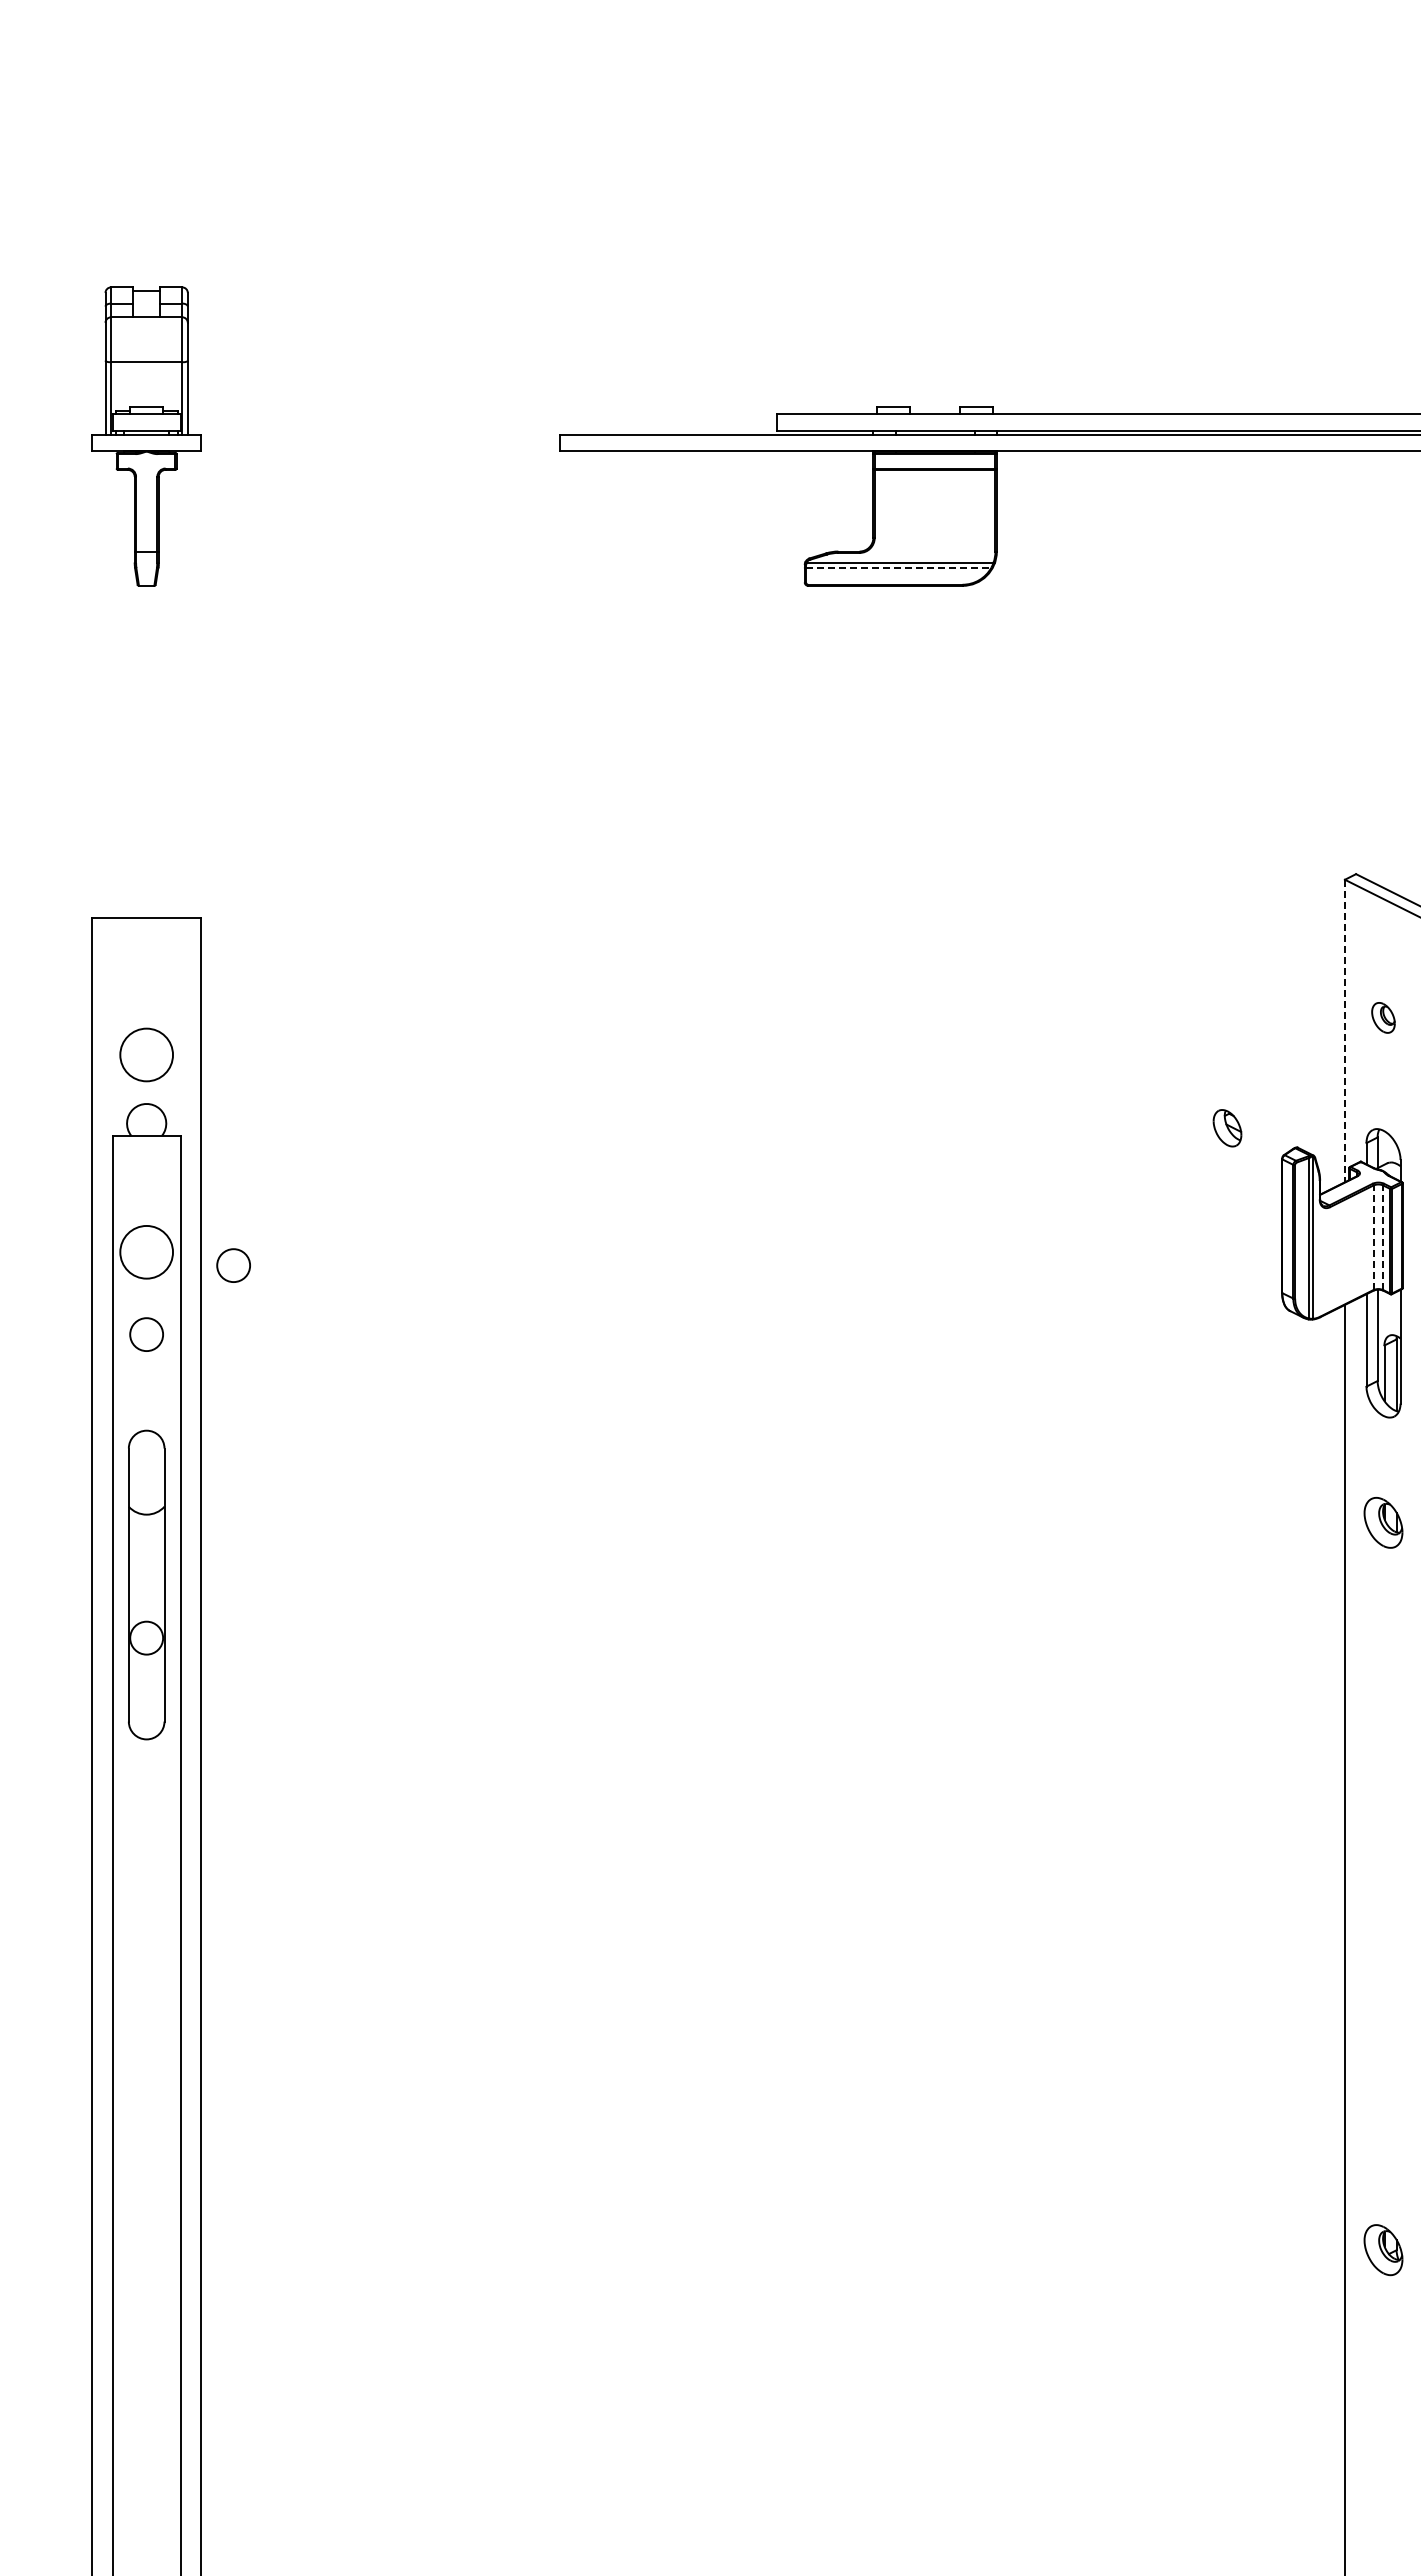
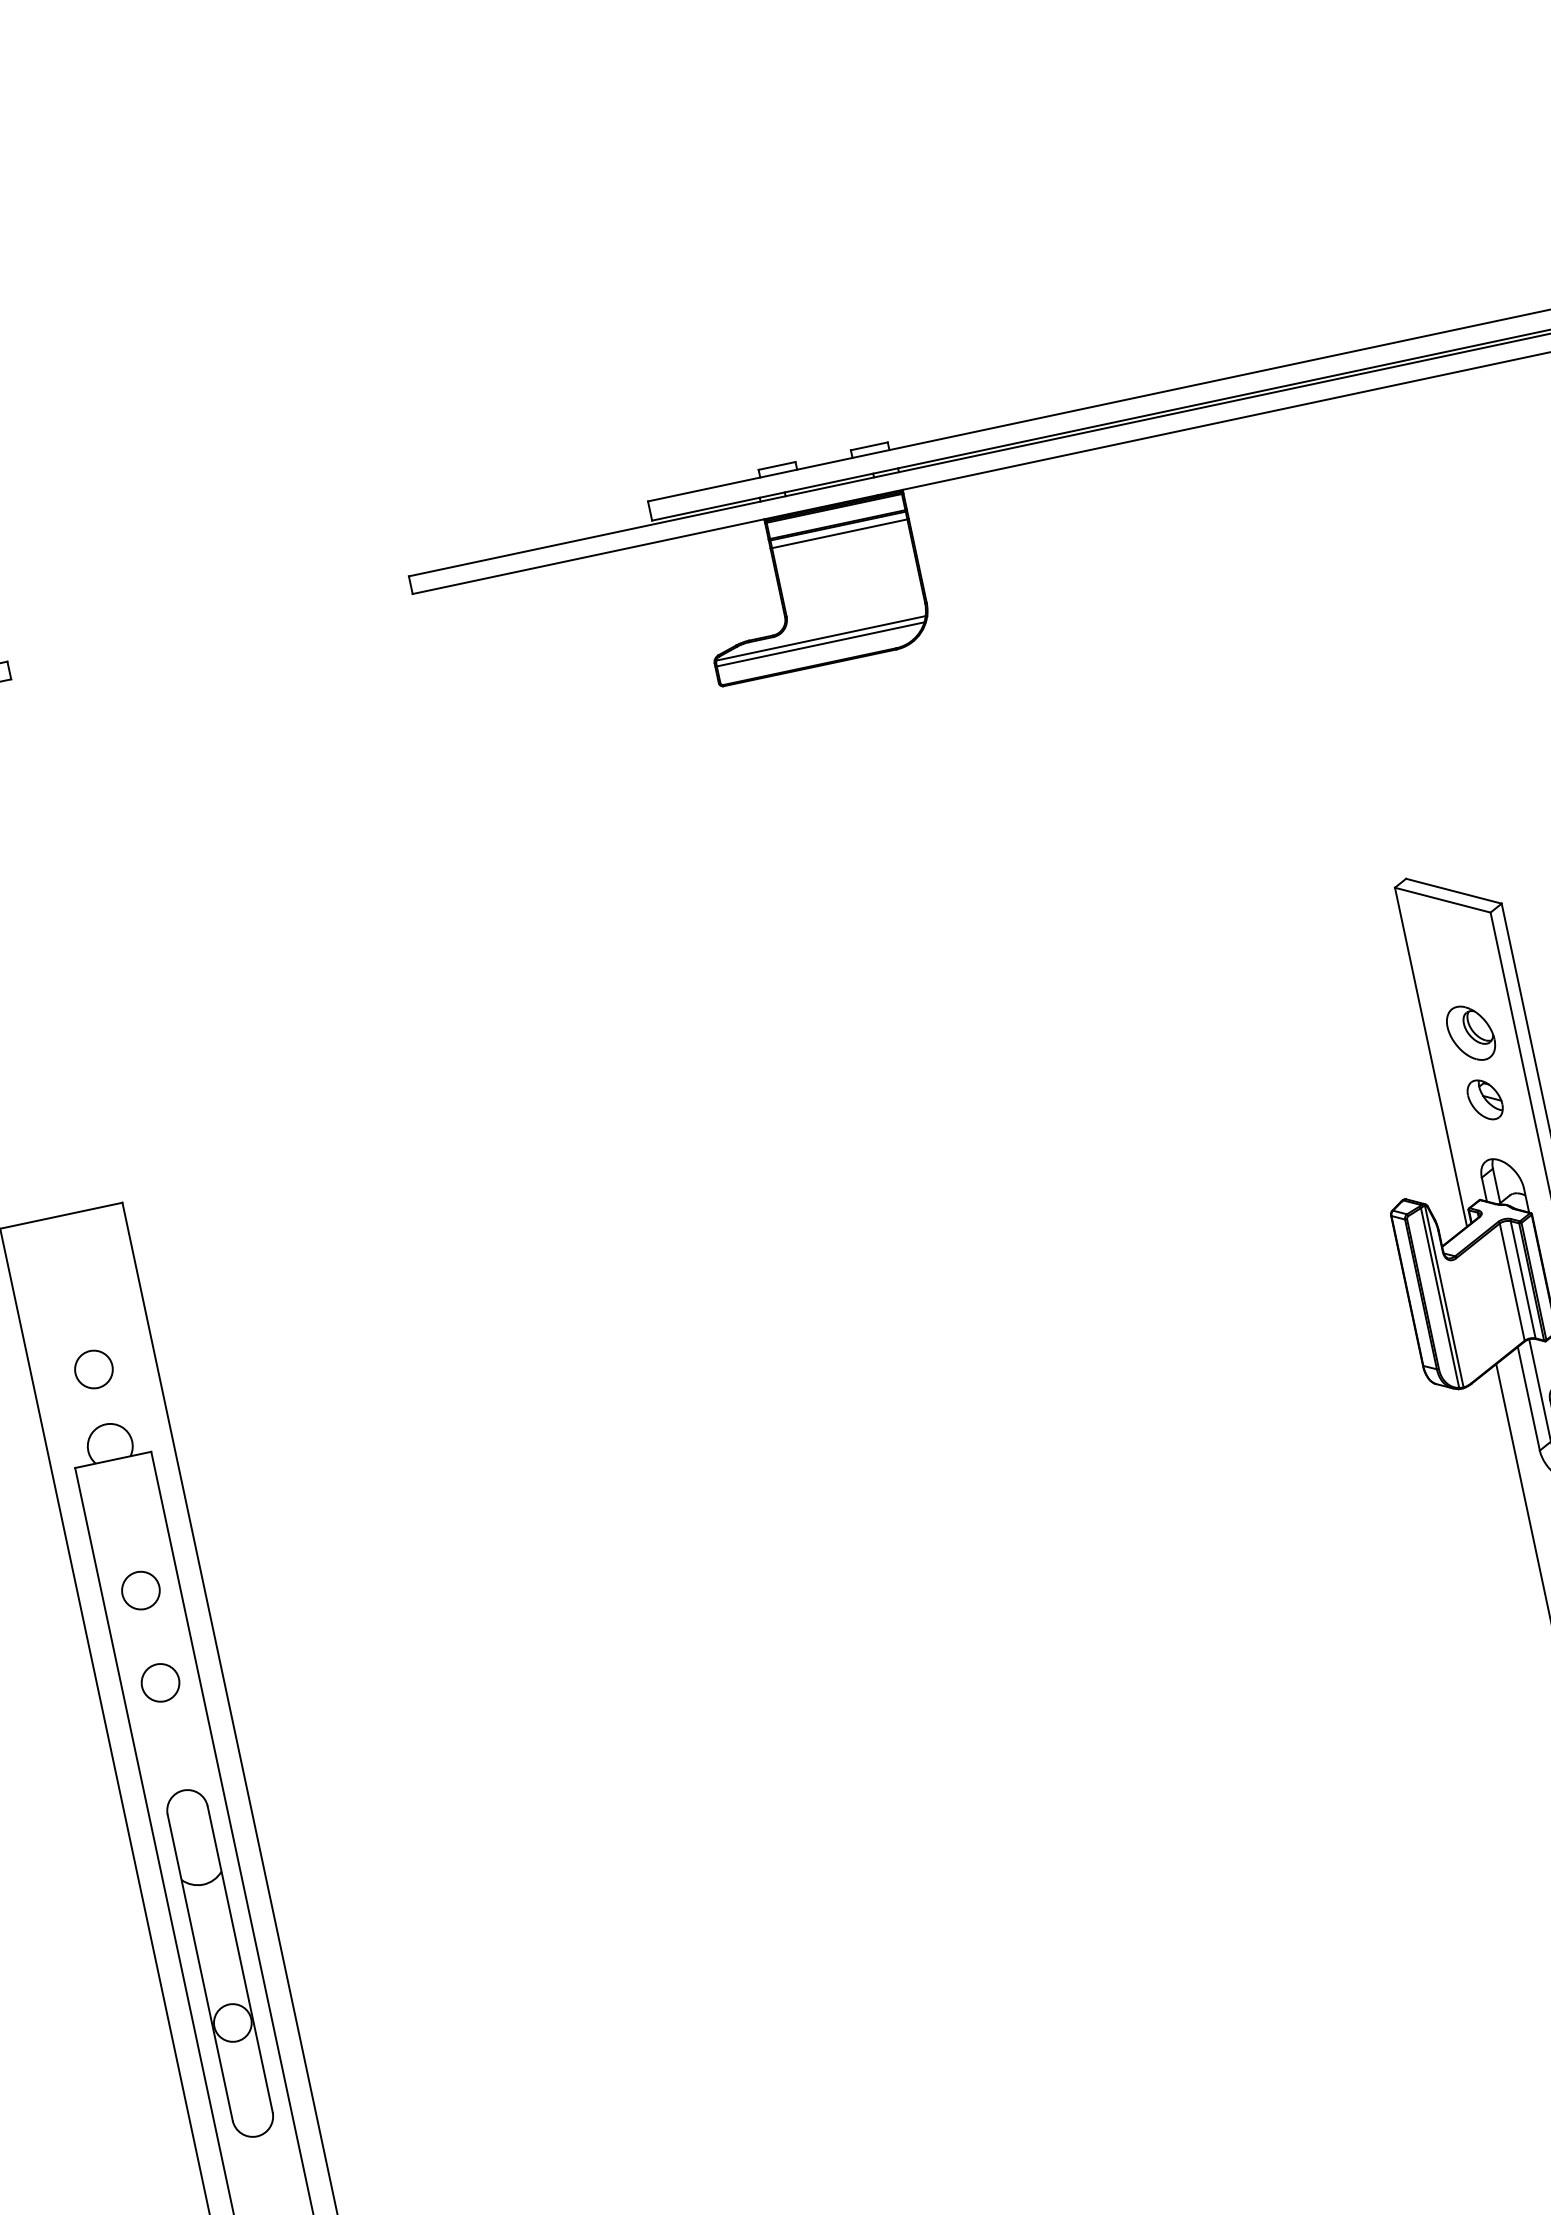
line: (934, 476) -> (838, 533), added
line: (898, 567) -> (820, 644), dashed -> solid
part: (1383, 1017) -> (1470, 1032), size x1.67
line: (1344, 1031) -> (1430, 1057), dashed -> solid
circle: (146, 1054) -> (93, 1369), size x0.62
part: (1227, 1128) -> (1485, 1100), moved
line: (1373, 1237) -> (1512, 1281), dashed -> solid
line: (1383, 1237) -> (1523, 1279), dashed -> solid
circle: (146, 1251) -> (140, 1589), size x0.62
circle: (233, 1265) -> (241, 1584), removed

